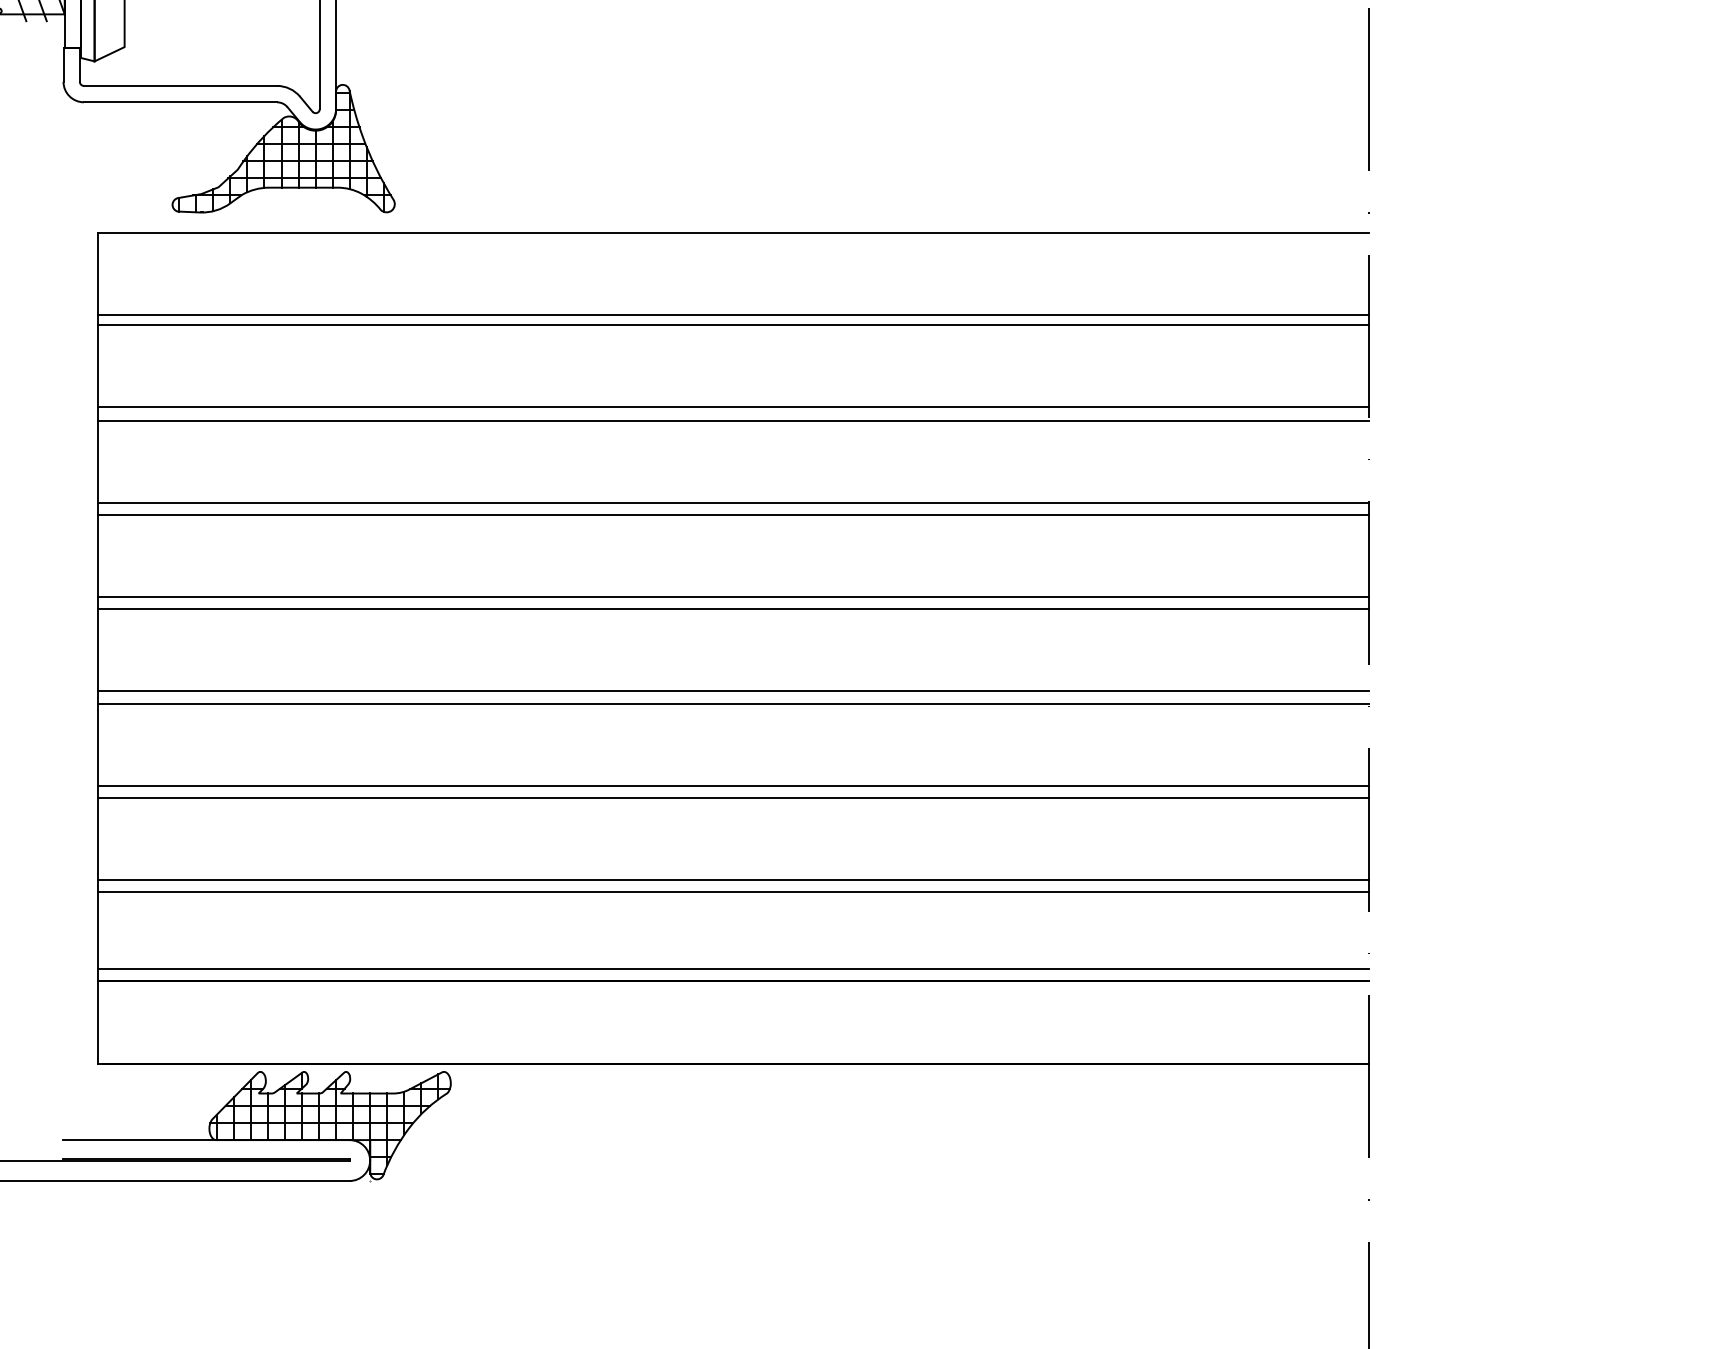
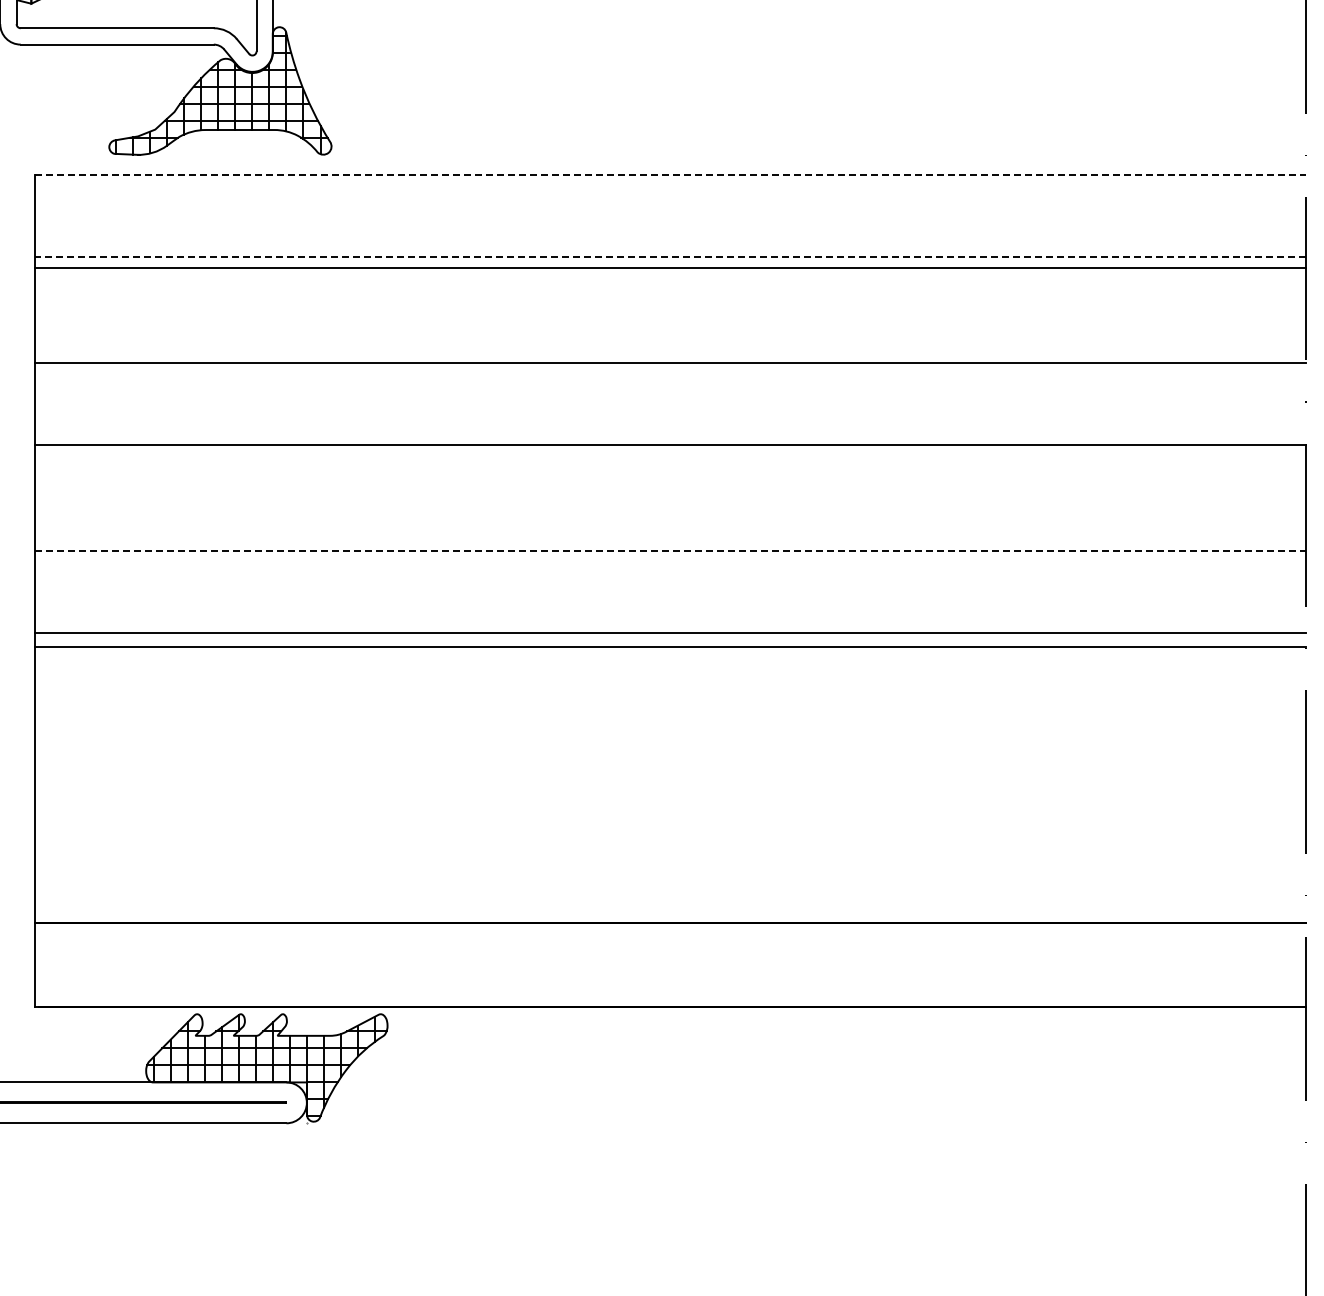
line: (733, 232) -> (670, 174), solid -> dashed
line: (733, 314) -> (670, 256), solid -> dashed
line: (733, 407) -> (670, 349), removed
line: (733, 514) -> (670, 456), removed
line: (733, 596) -> (670, 538), removed
line: (733, 608) -> (670, 550), solid -> dashed
line: (733, 786) -> (670, 728), removed
line: (733, 798) -> (670, 740), removed
line: (733, 880) -> (670, 822), removed
line: (733, 892) -> (670, 834), removed
line: (733, 968) -> (670, 910), removed

